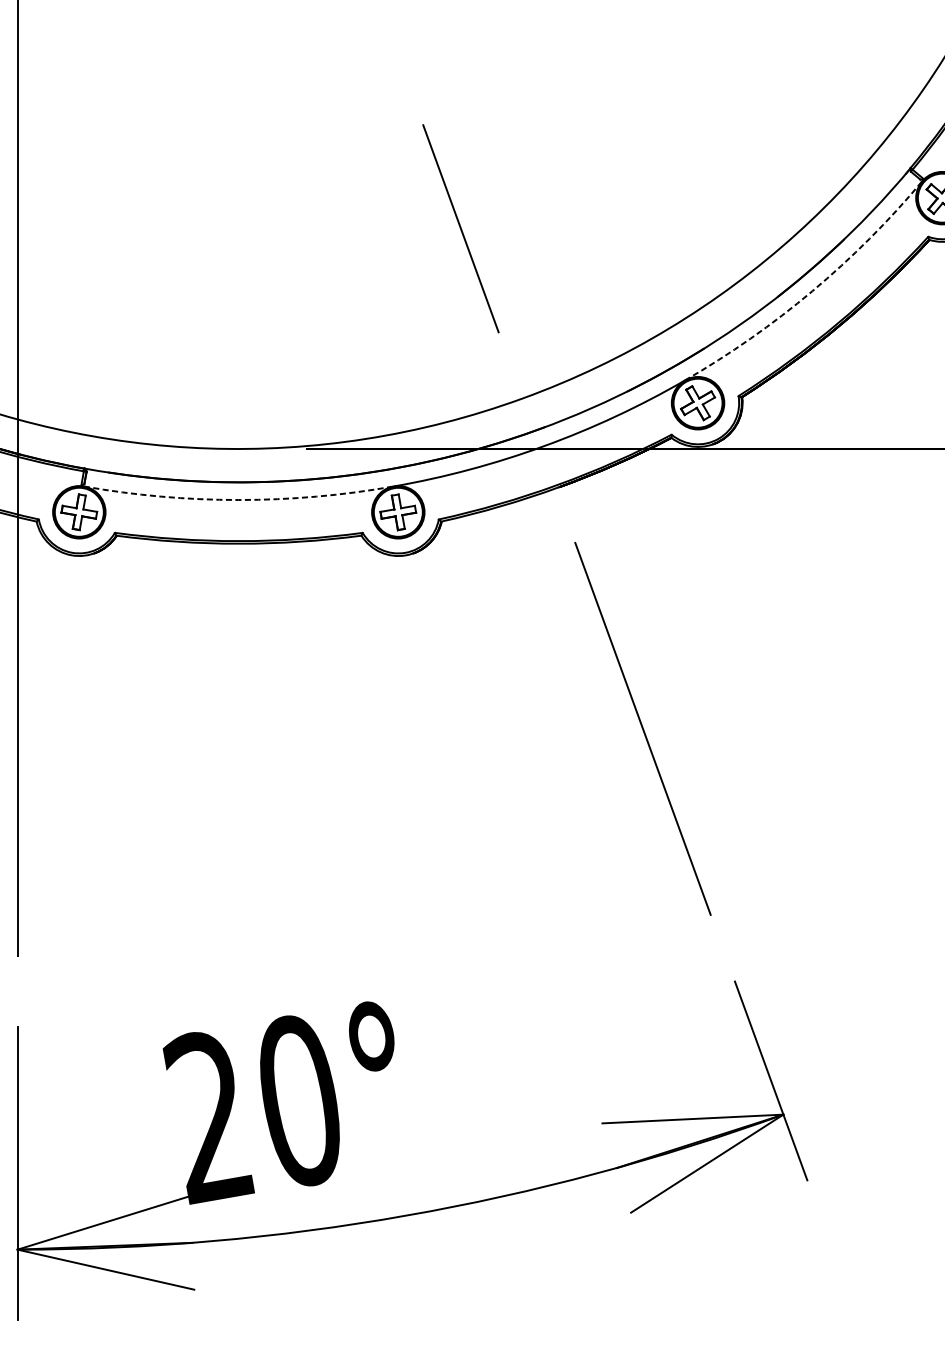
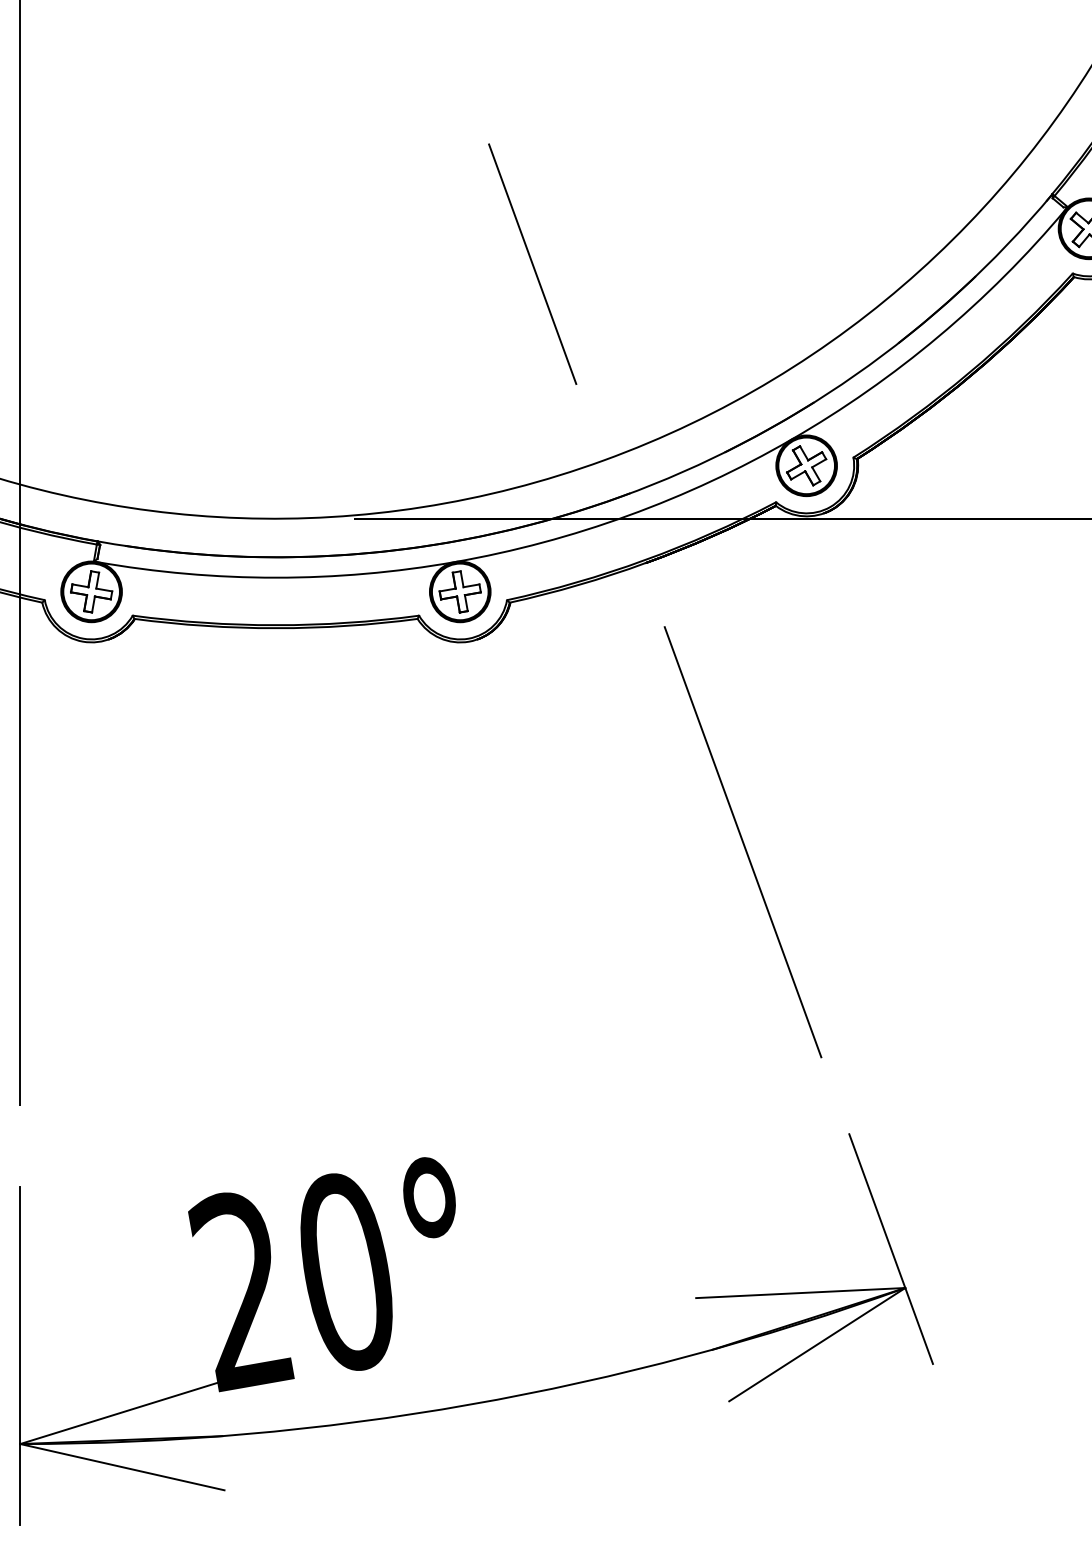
arc: (812, 291) -> (938, 336), dashed -> solid
arc: (238, 499) -> (275, 577), dashed -> solid

